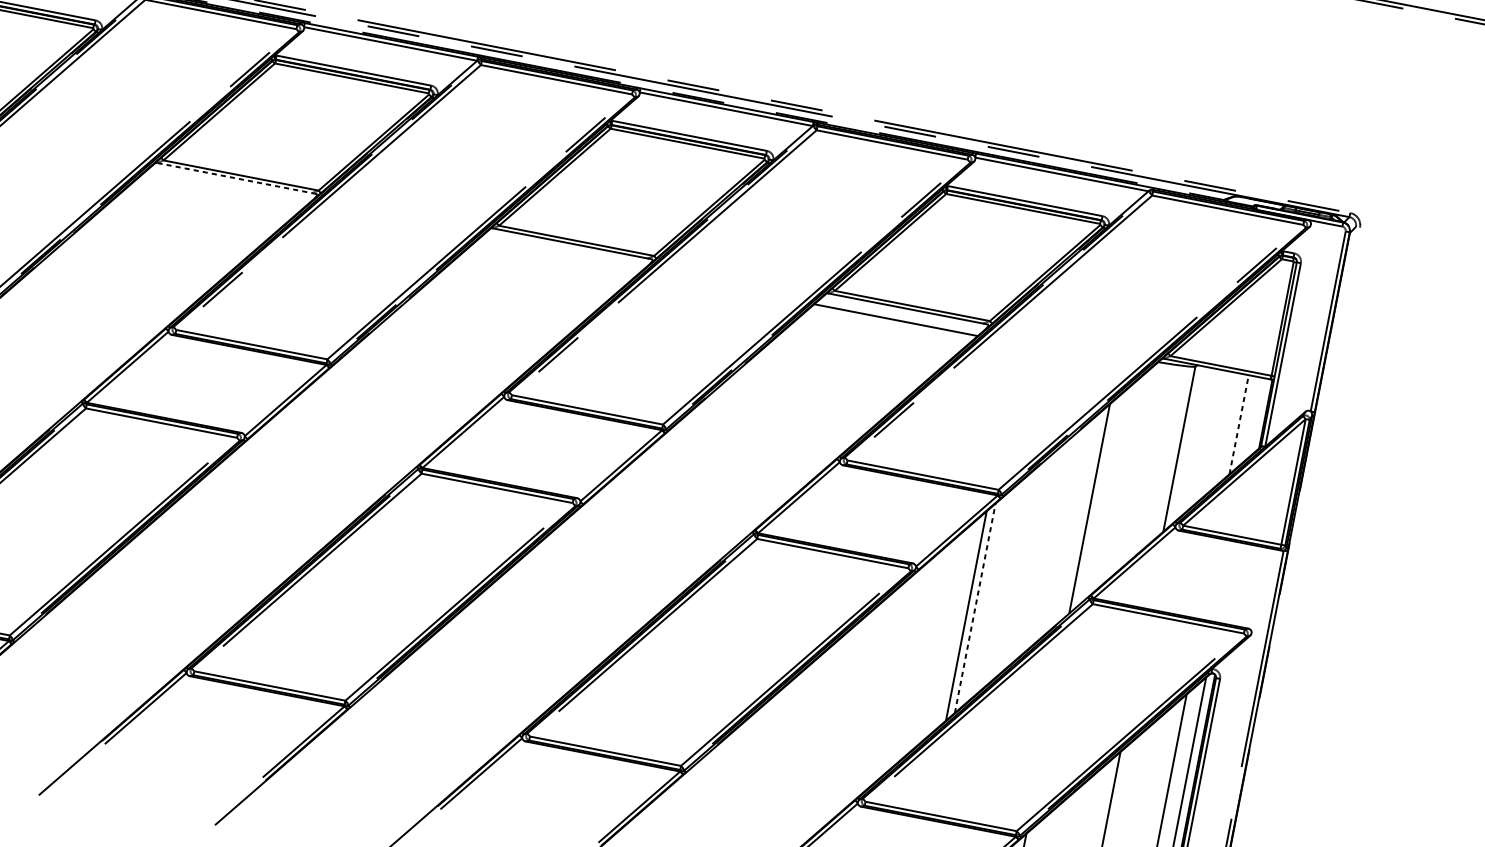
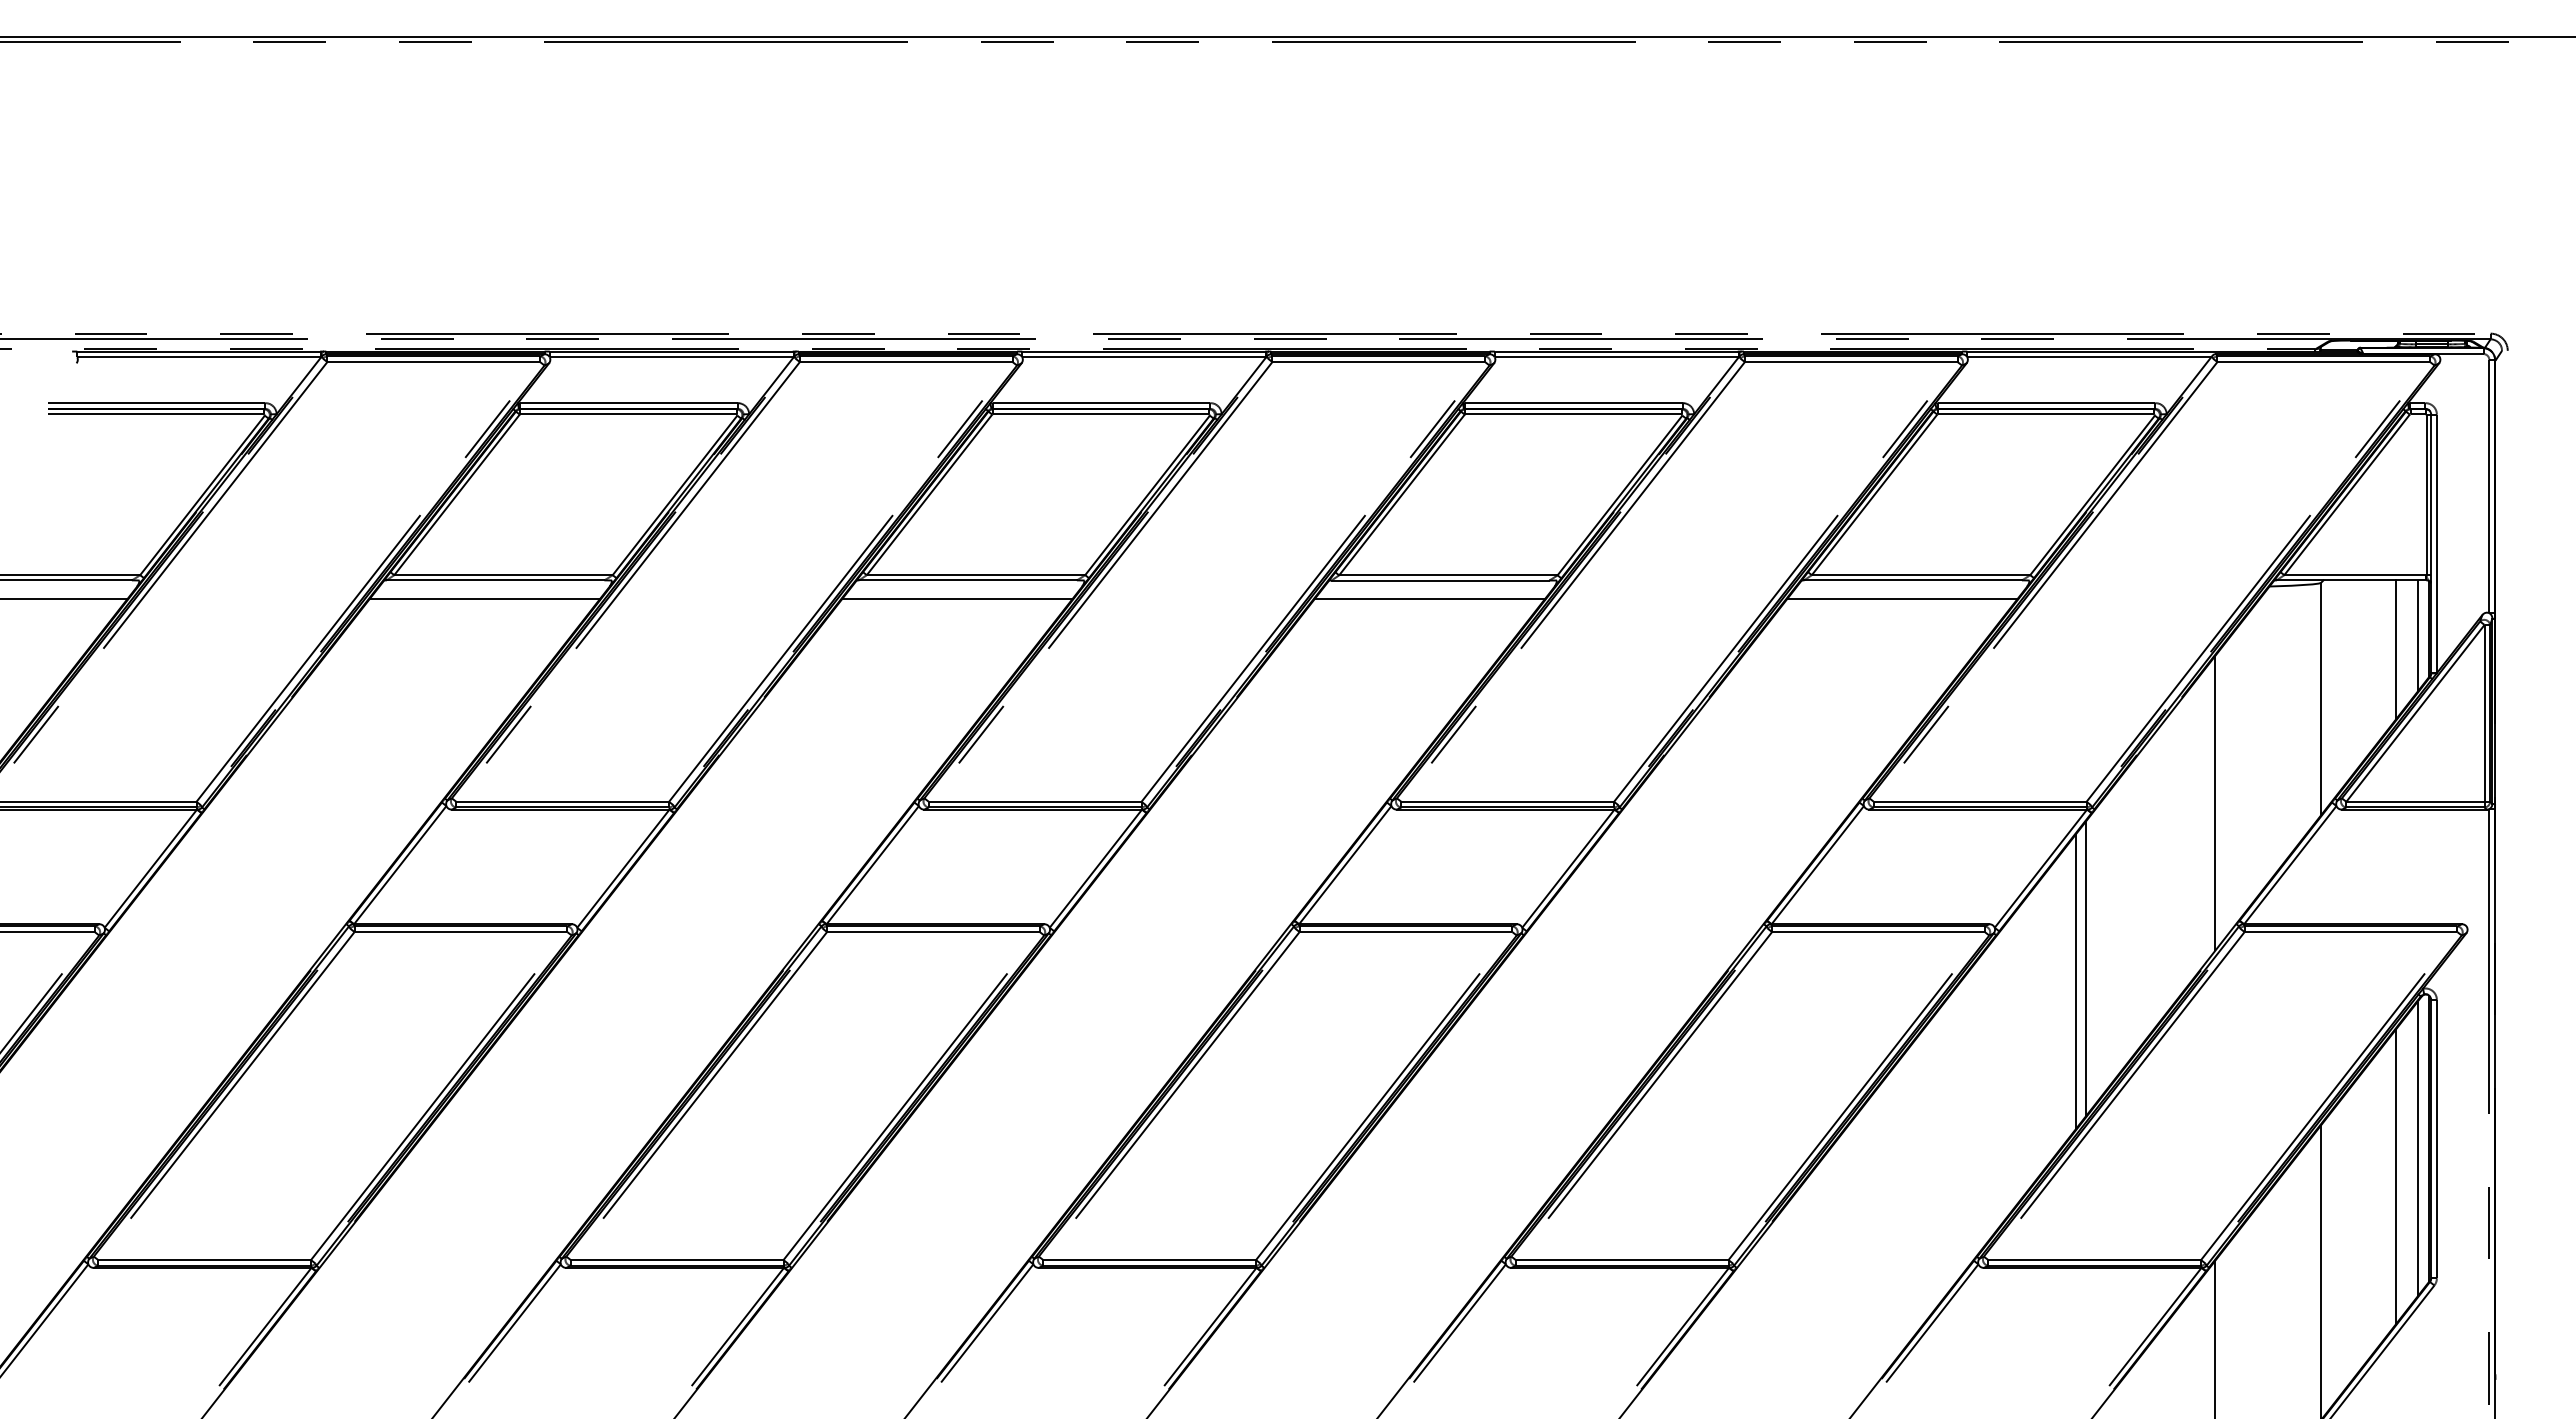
line: (235, 178) -> (968, 580), dashed -> solid
line: (224, 189) -> (957, 598), added
line: (559, 254) -> (1429, 598), added
line: (1256, 417) -> (2417, 635), added
line: (1238, 425) -> (2395, 650), dashed -> solid
line: (975, 608) -> (2086, 968), dashed -> solid

